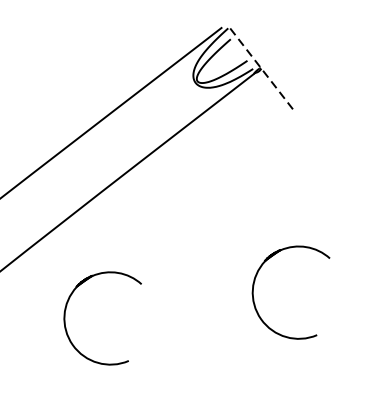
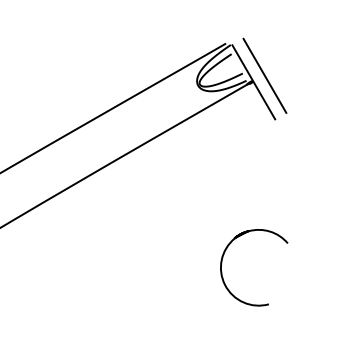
line: (273, 59) -> (264, 75), added
line: (261, 69) -> (253, 82), dashed -> solid
part: (66, 319) -> (66, 263), removed

